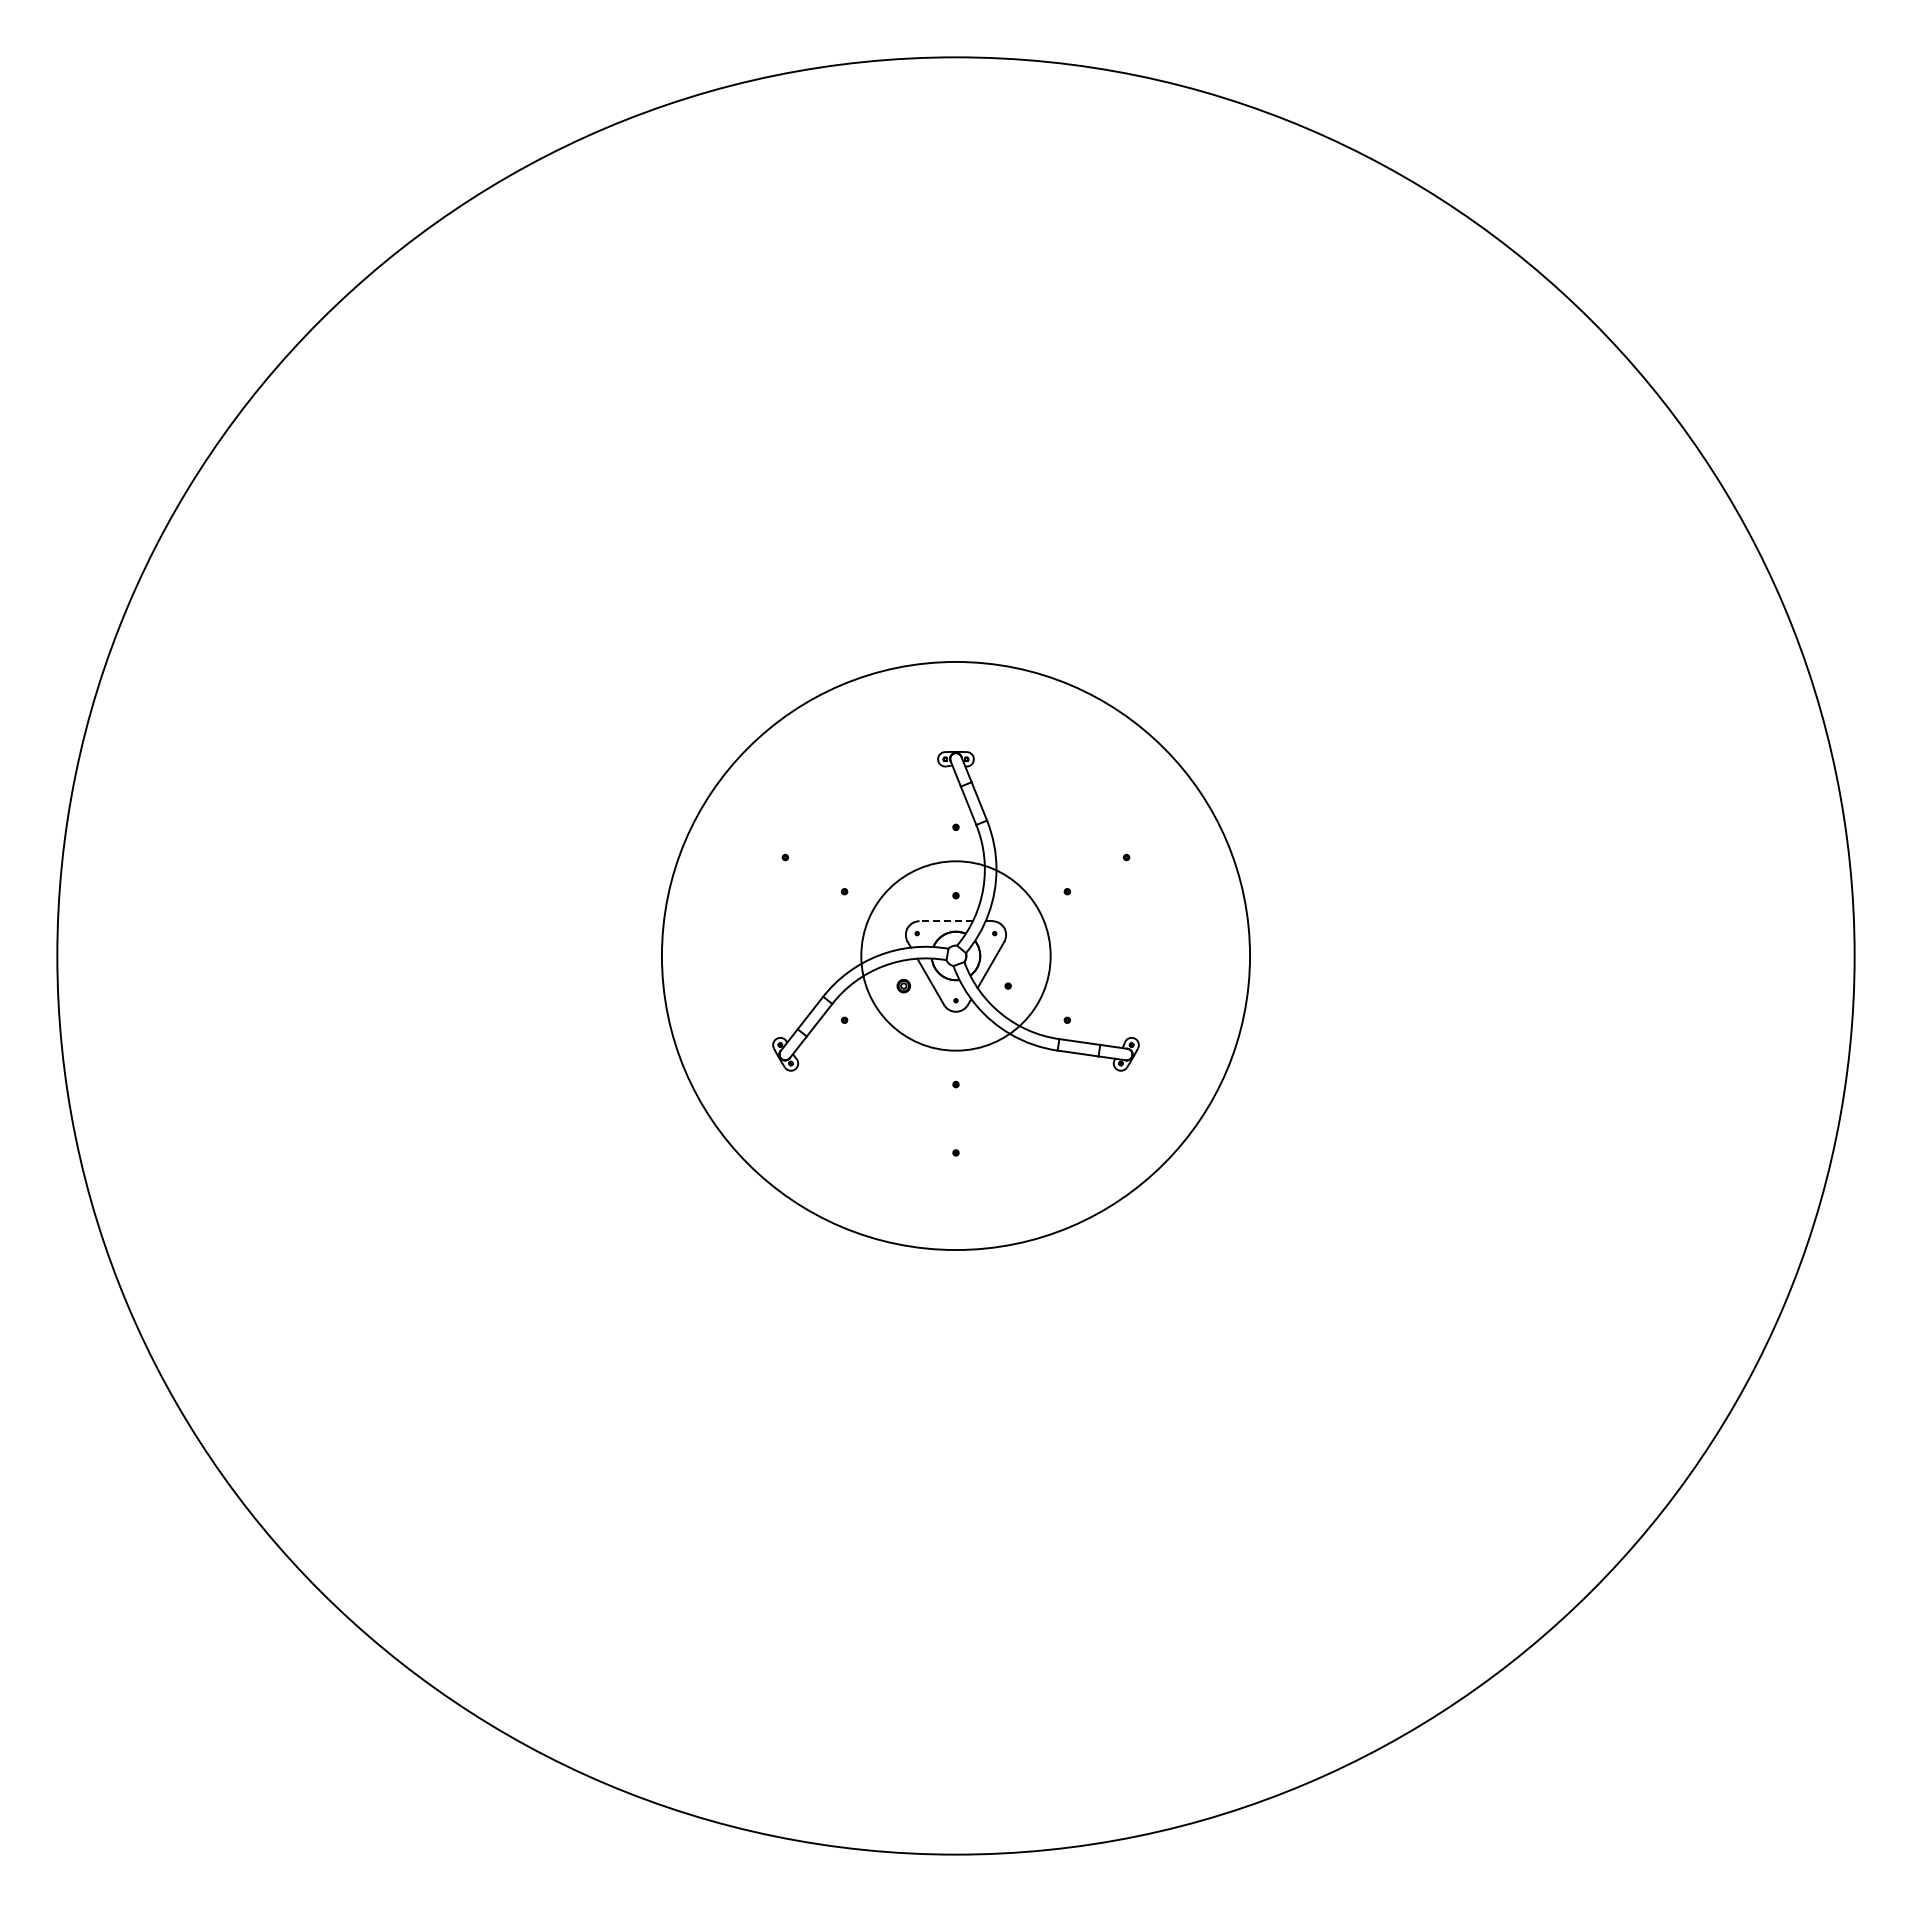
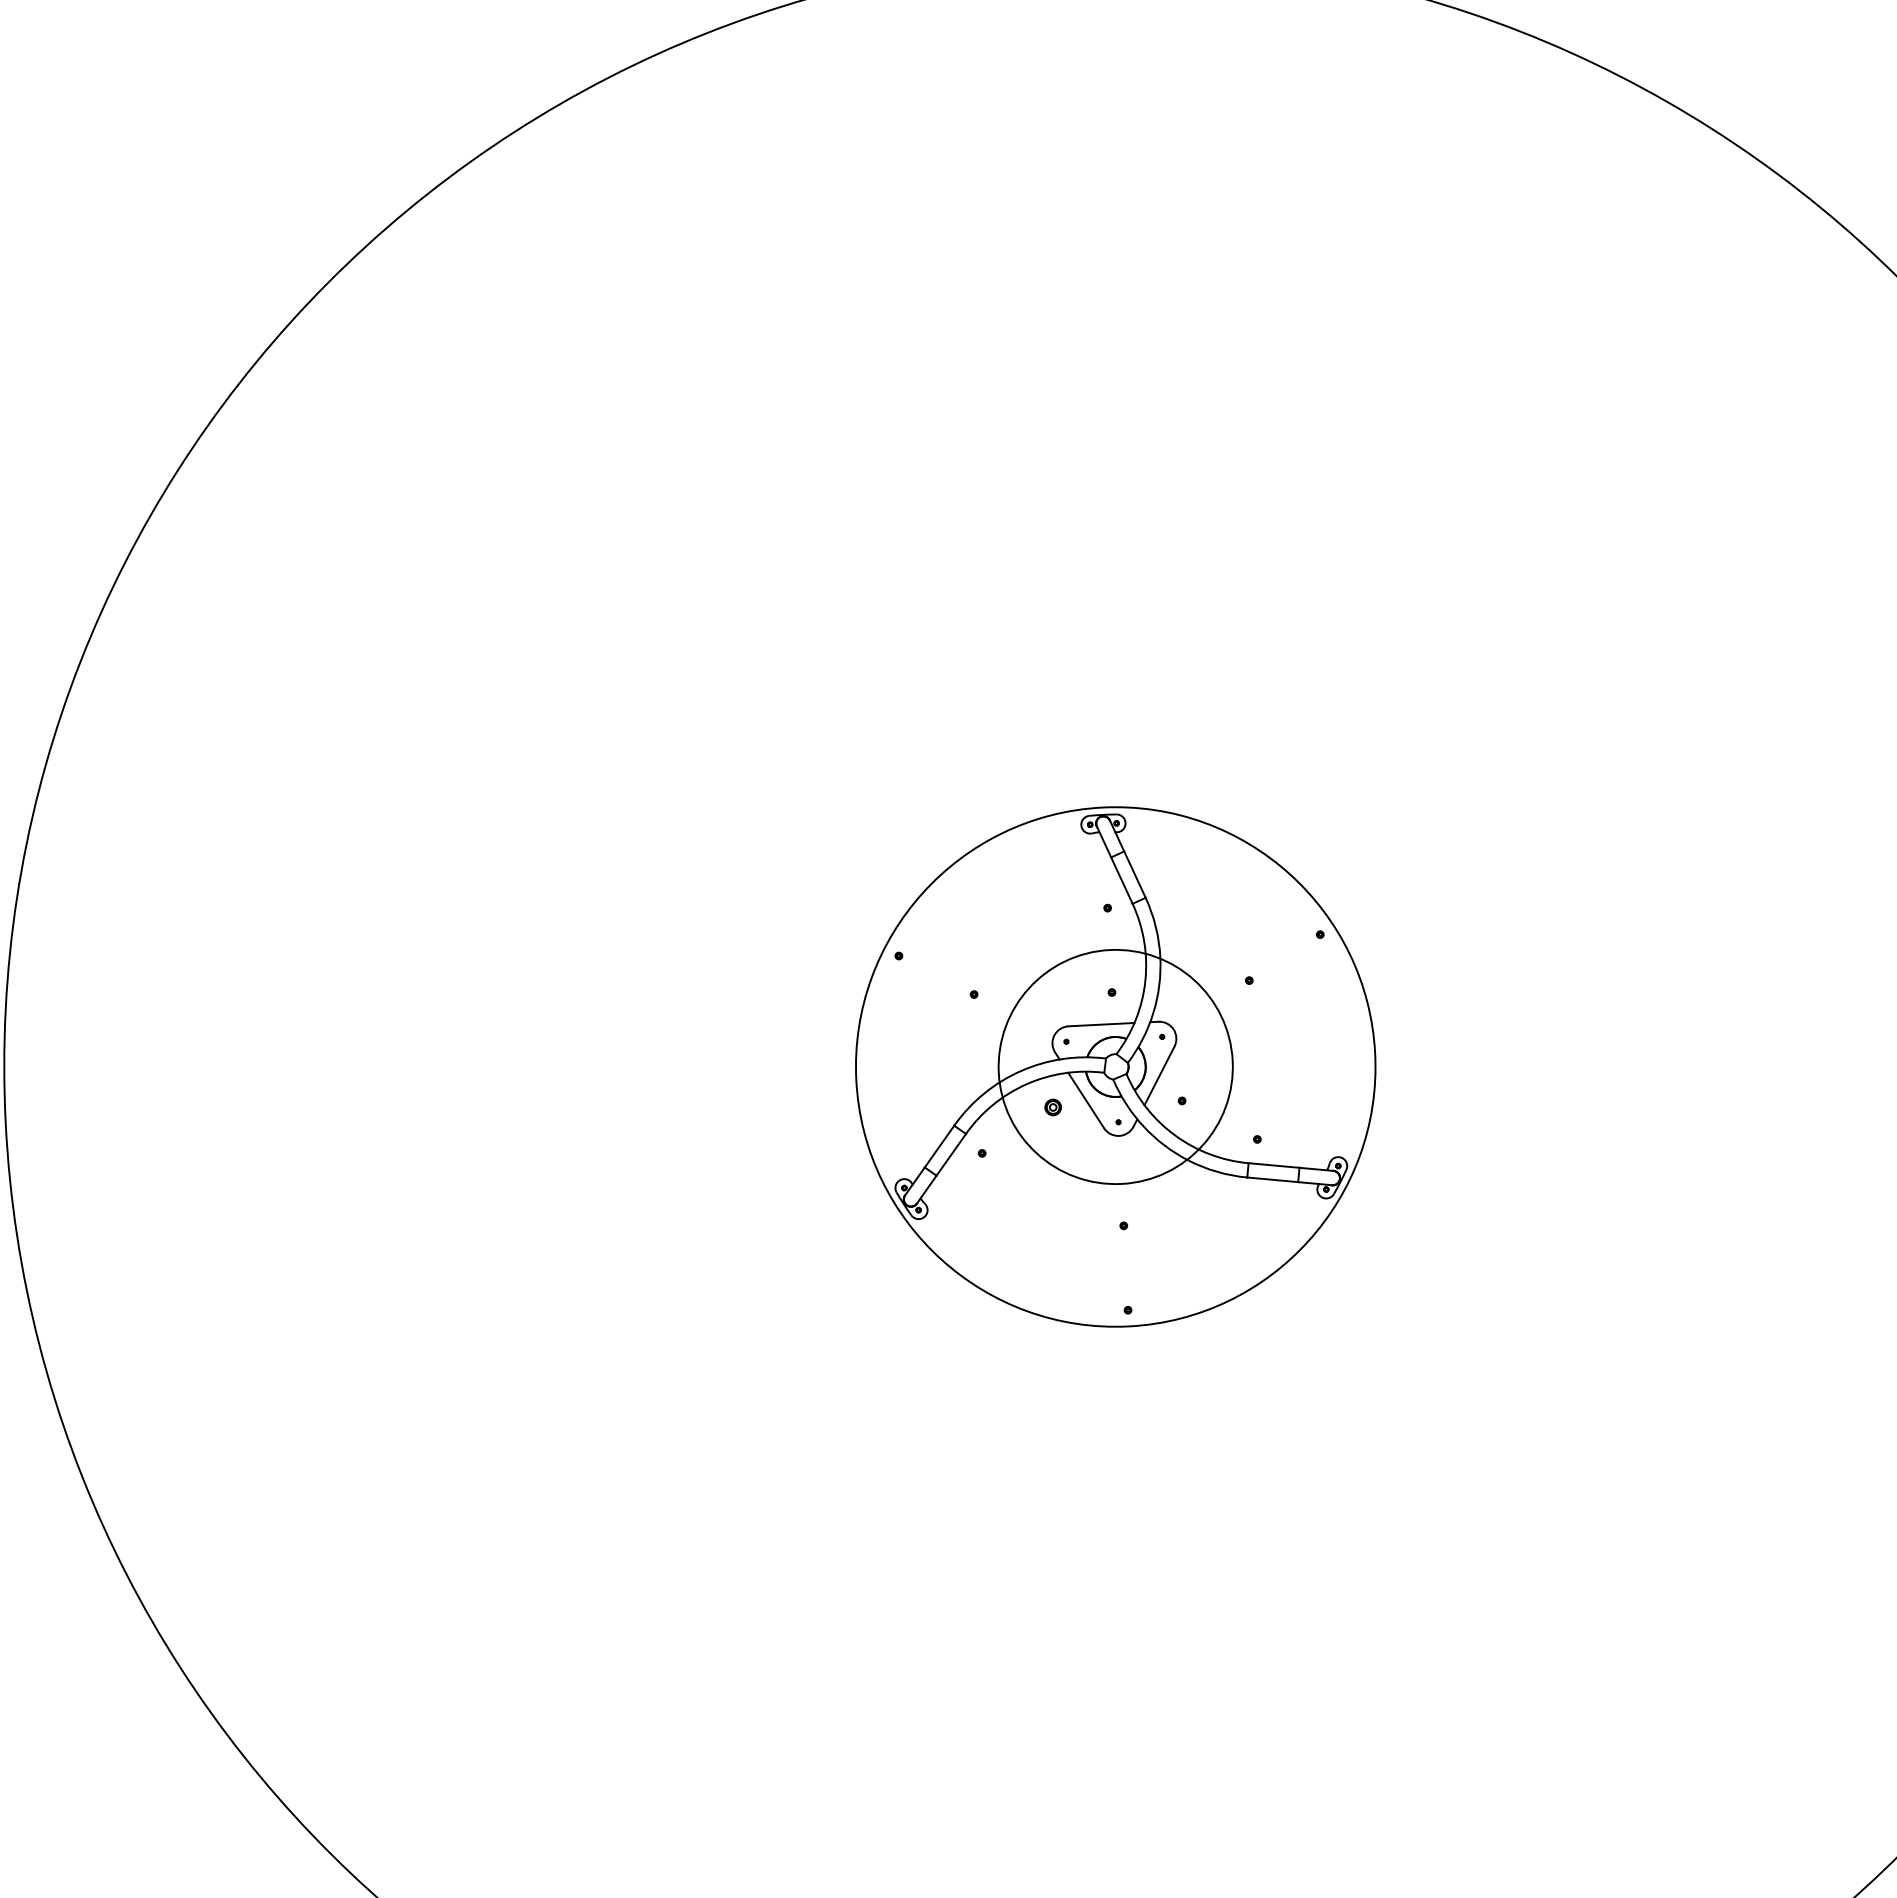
line: (946, 921) -> (1101, 1024), dashed -> solid
circle: (955, 955) -> (1115, 1066), size x0.71

